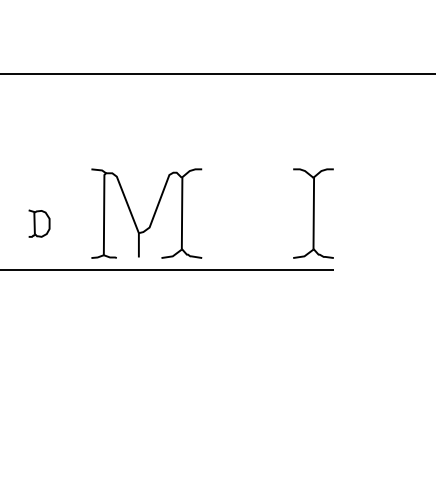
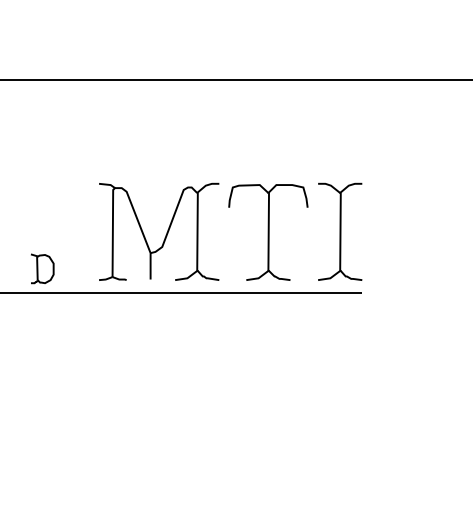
part: (247, 213) -> (268, 231), added
part: (39, 223) -> (42, 268), moved

